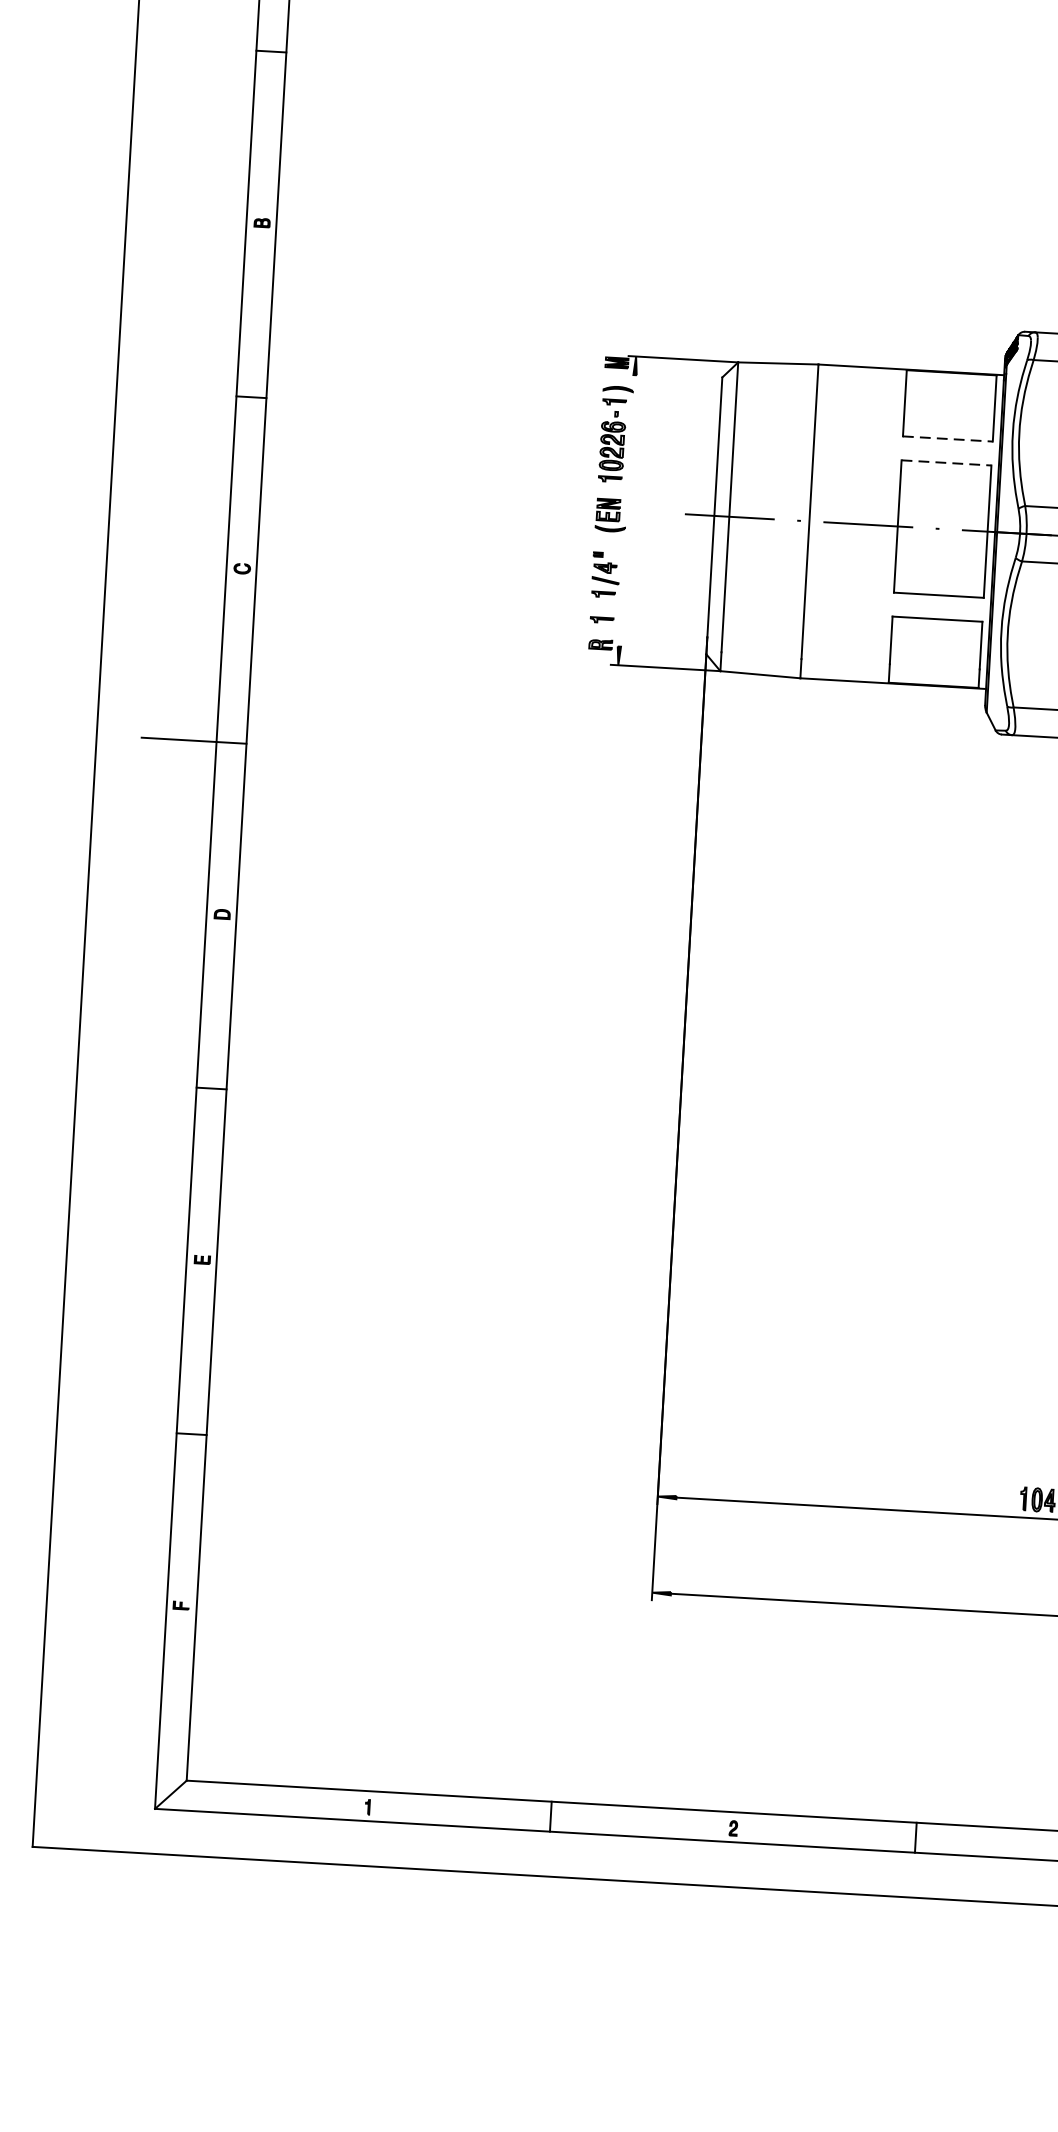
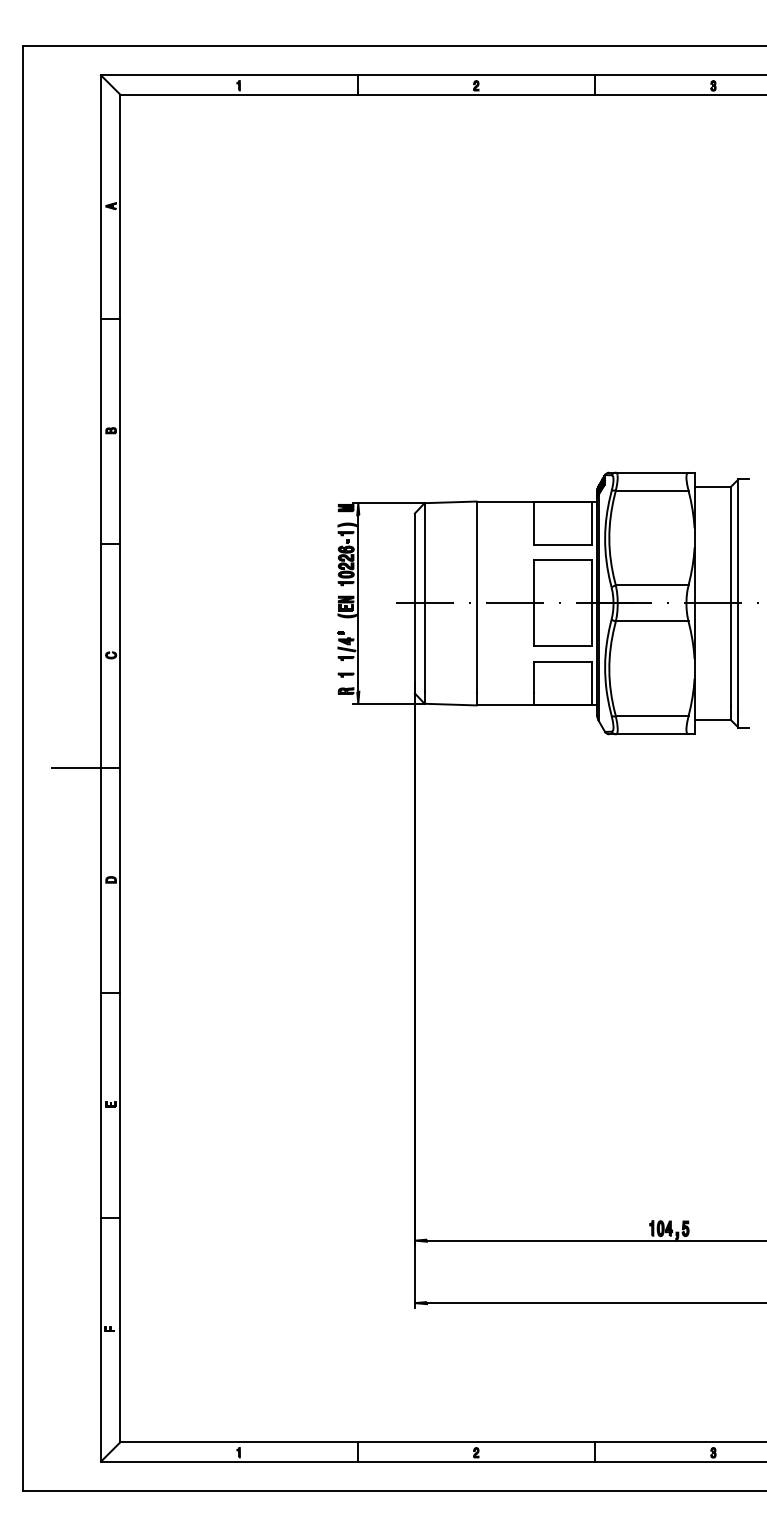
line: (948, 438) -> (563, 544), dashed -> solid
line: (946, 462) -> (563, 560), dashed -> solid
line: (627, 510) -> (358, 603), added

